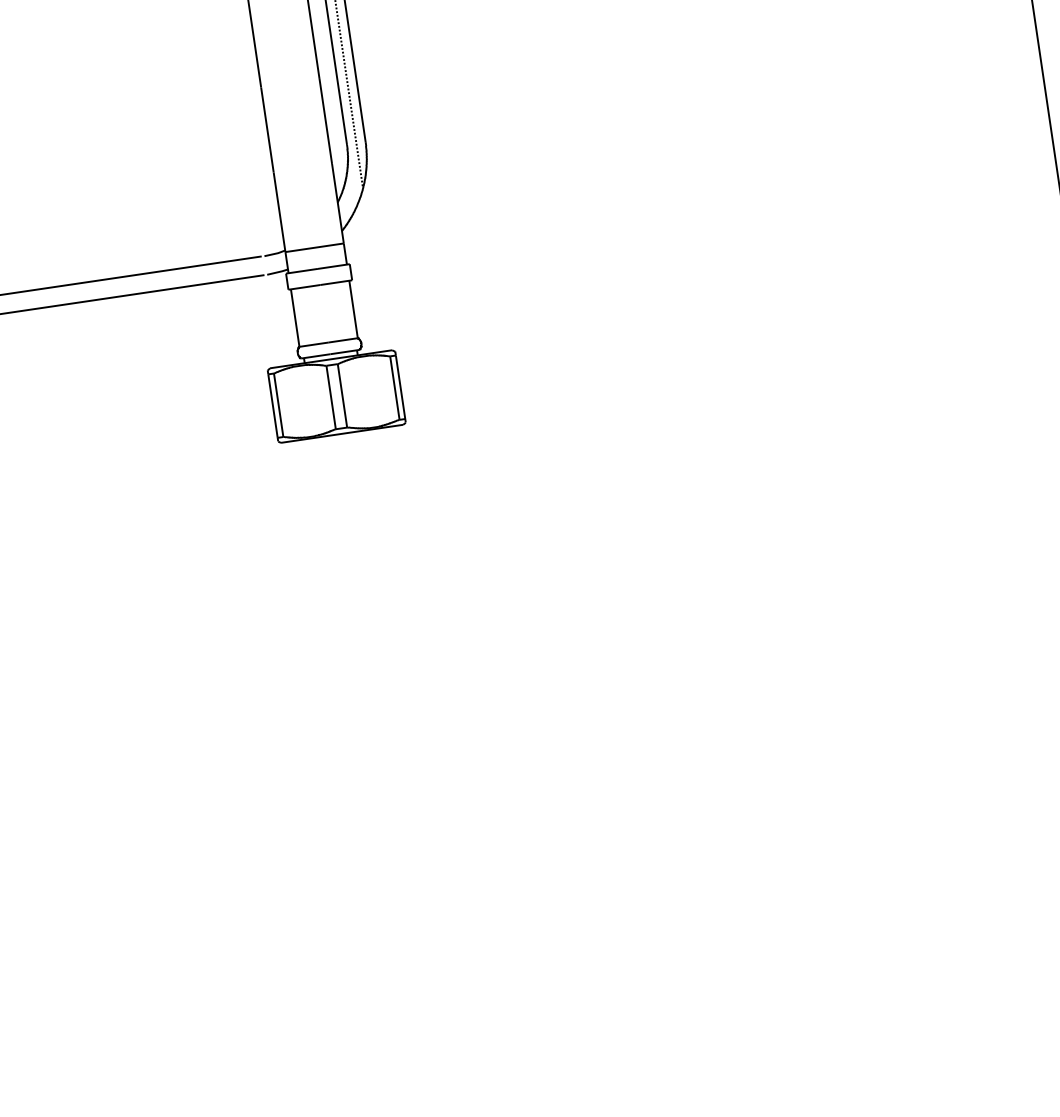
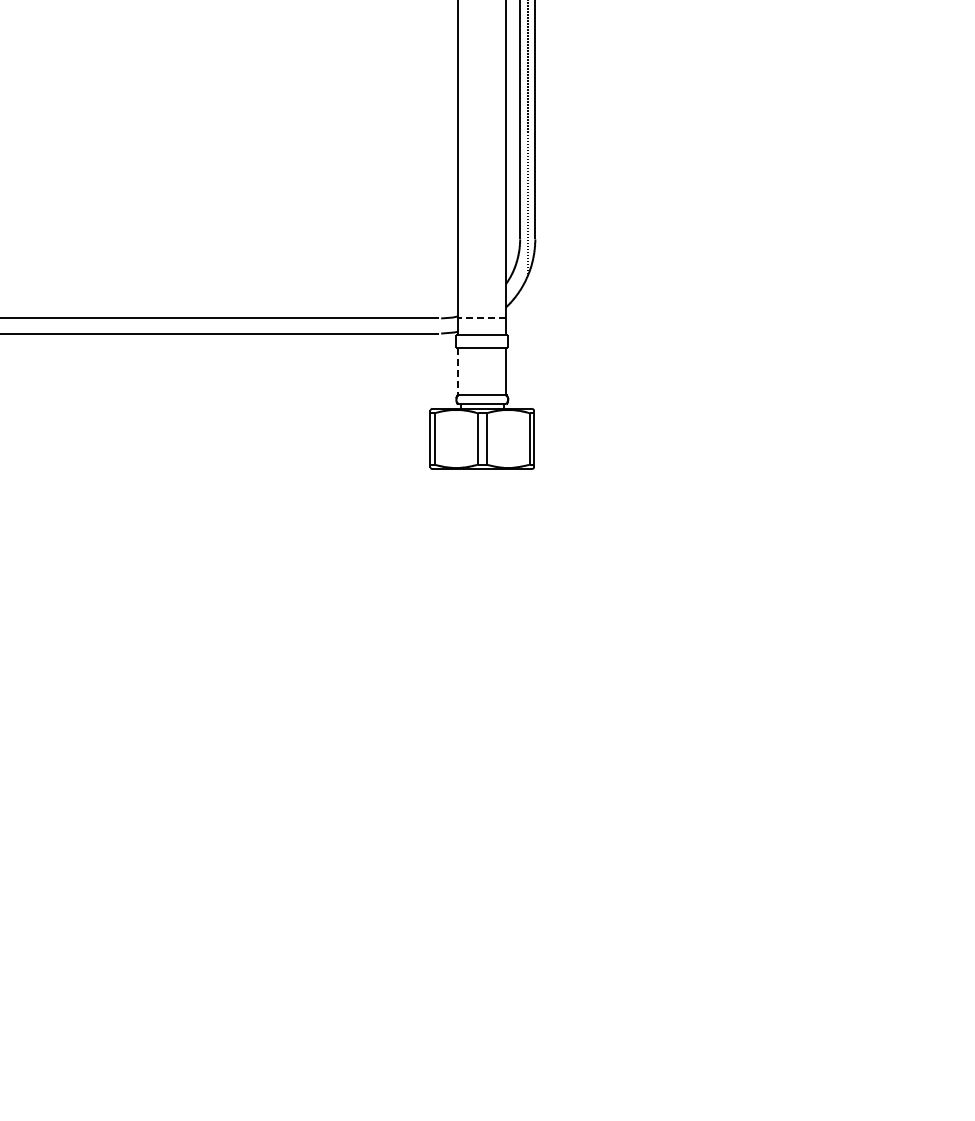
line: (314, 247) -> (482, 317), solid -> dashed
line: (295, 318) -> (458, 371), solid -> dashed

